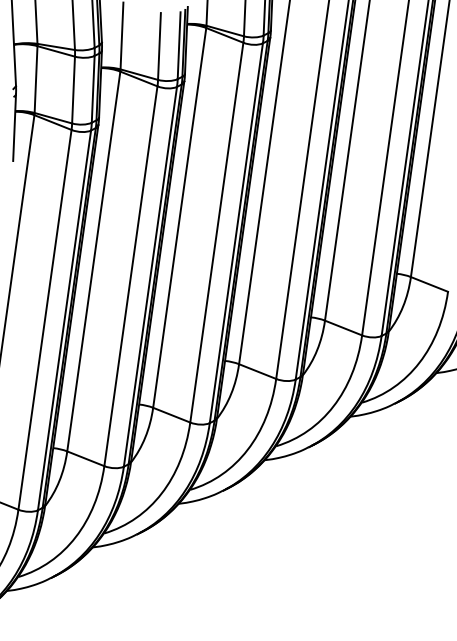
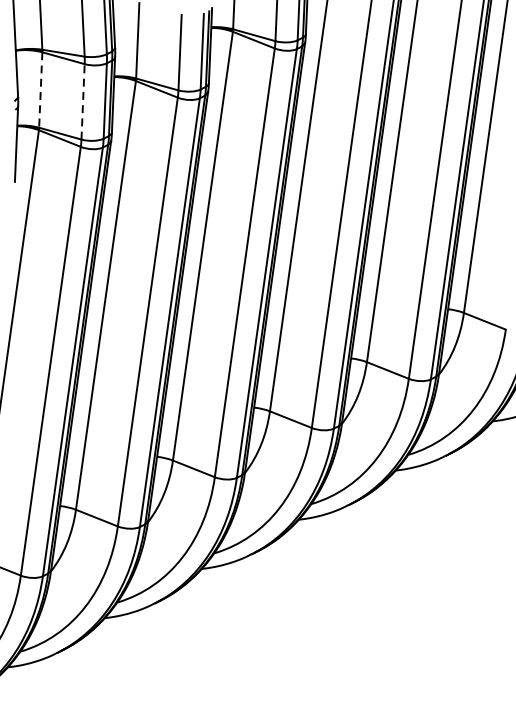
line: (36, 80) -> (41, 91), solid -> dashed
line: (73, 89) -> (83, 101), solid -> dashed

